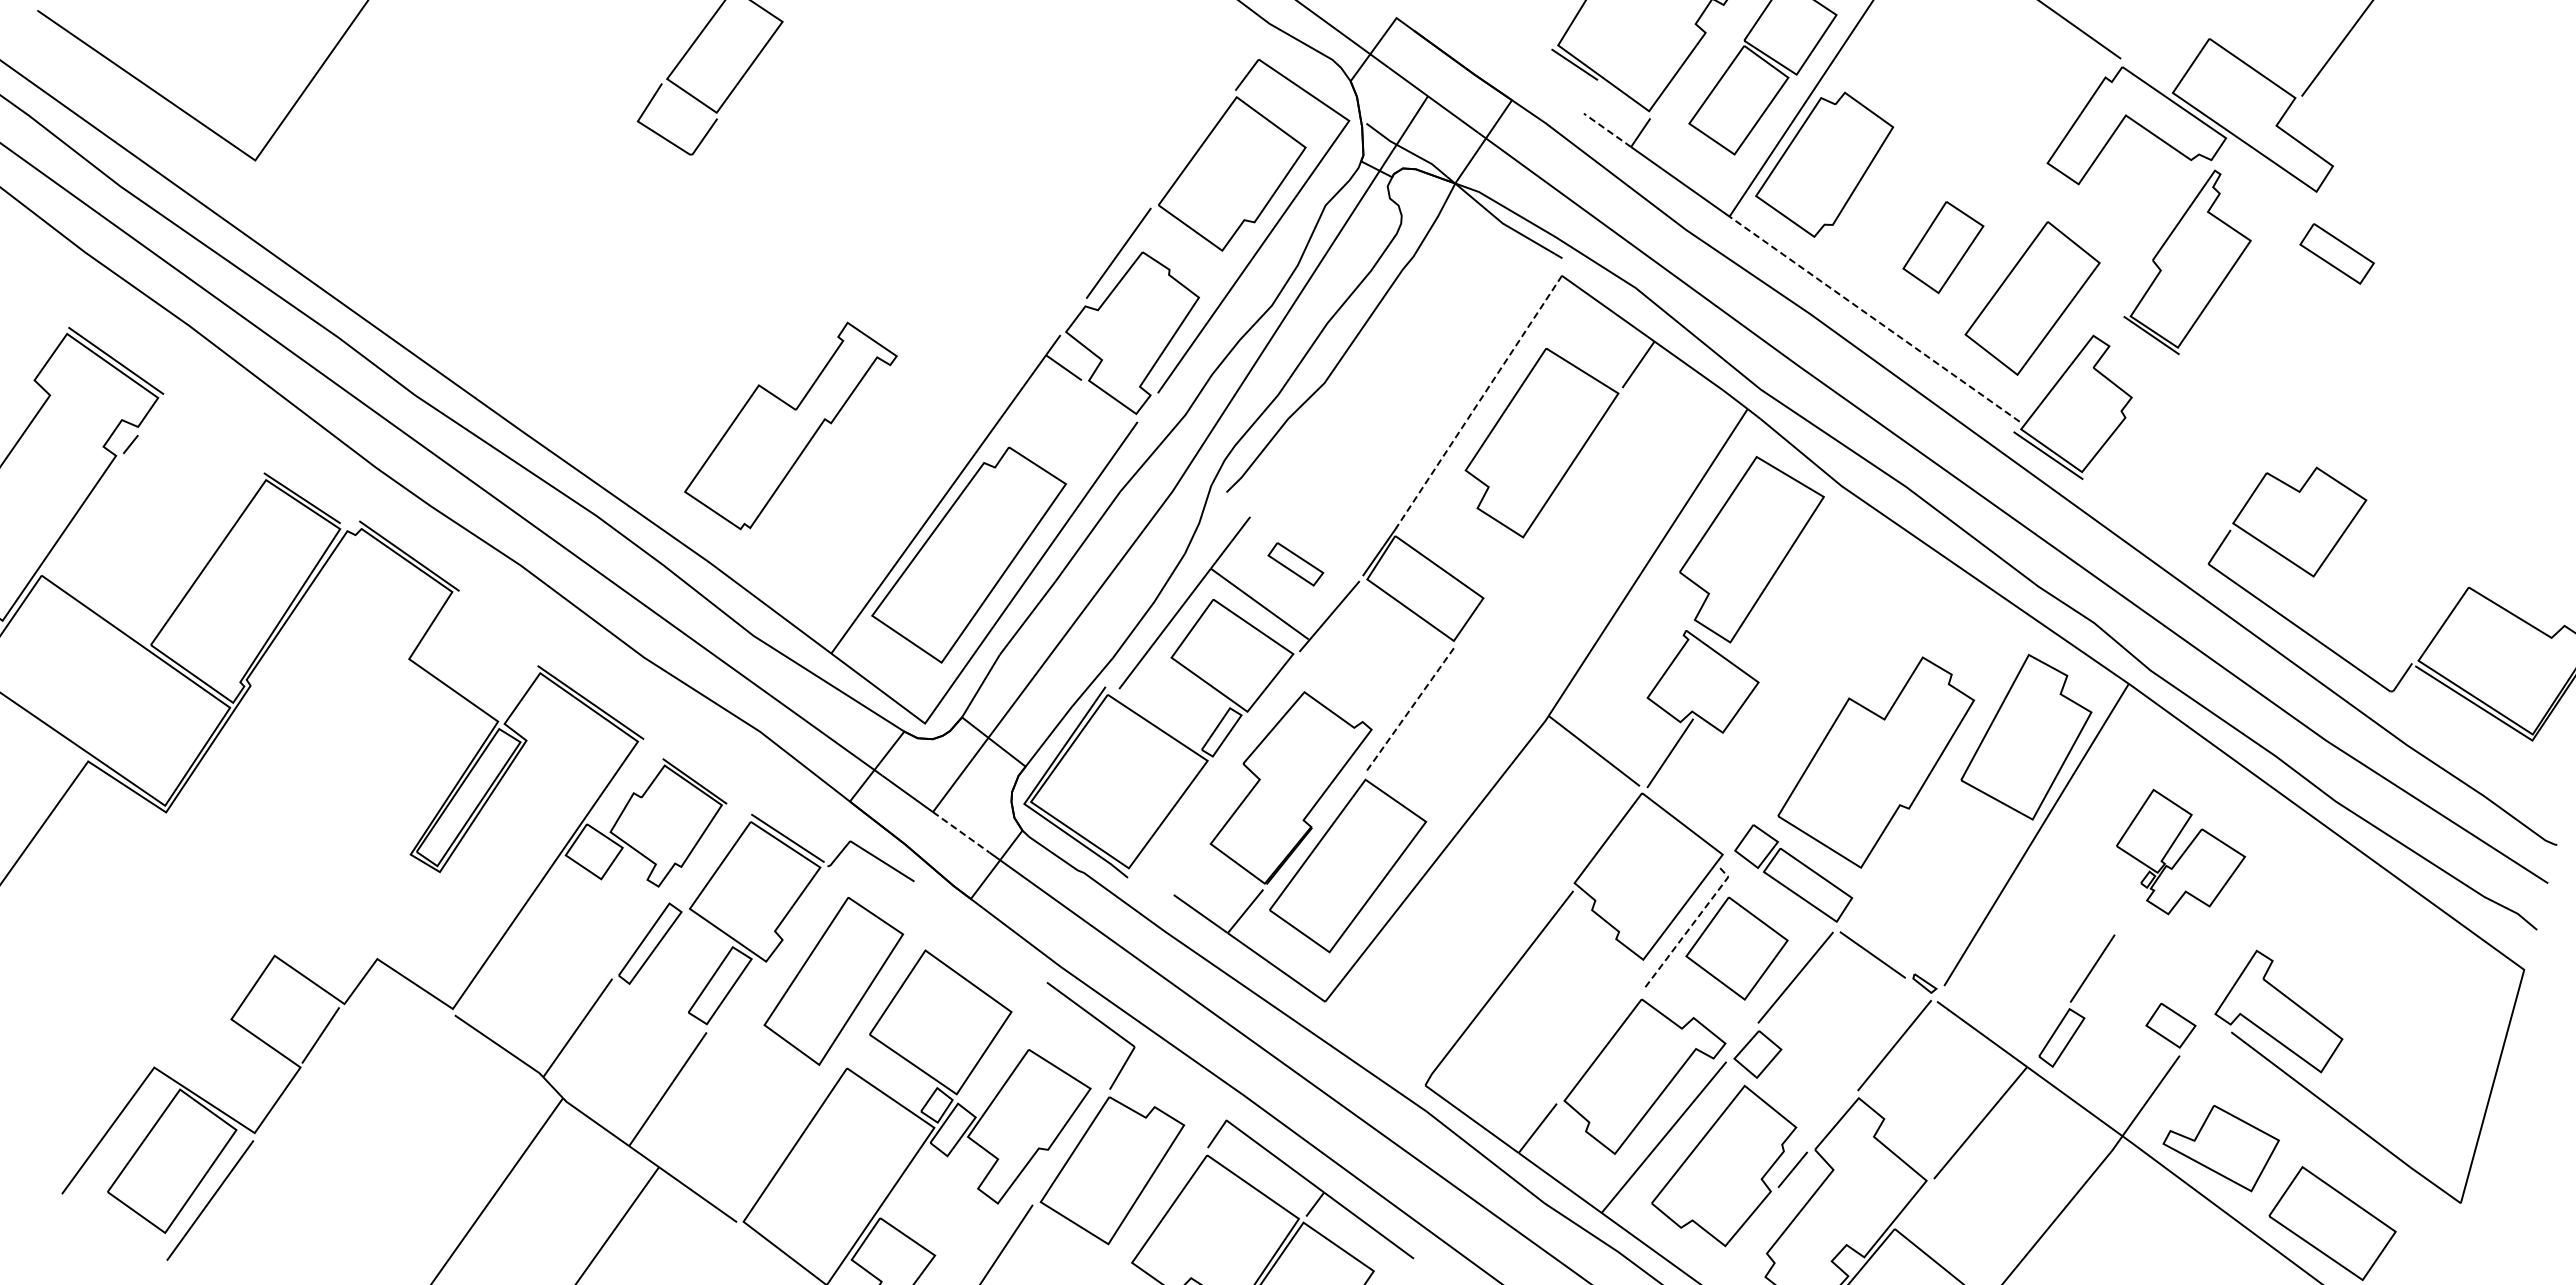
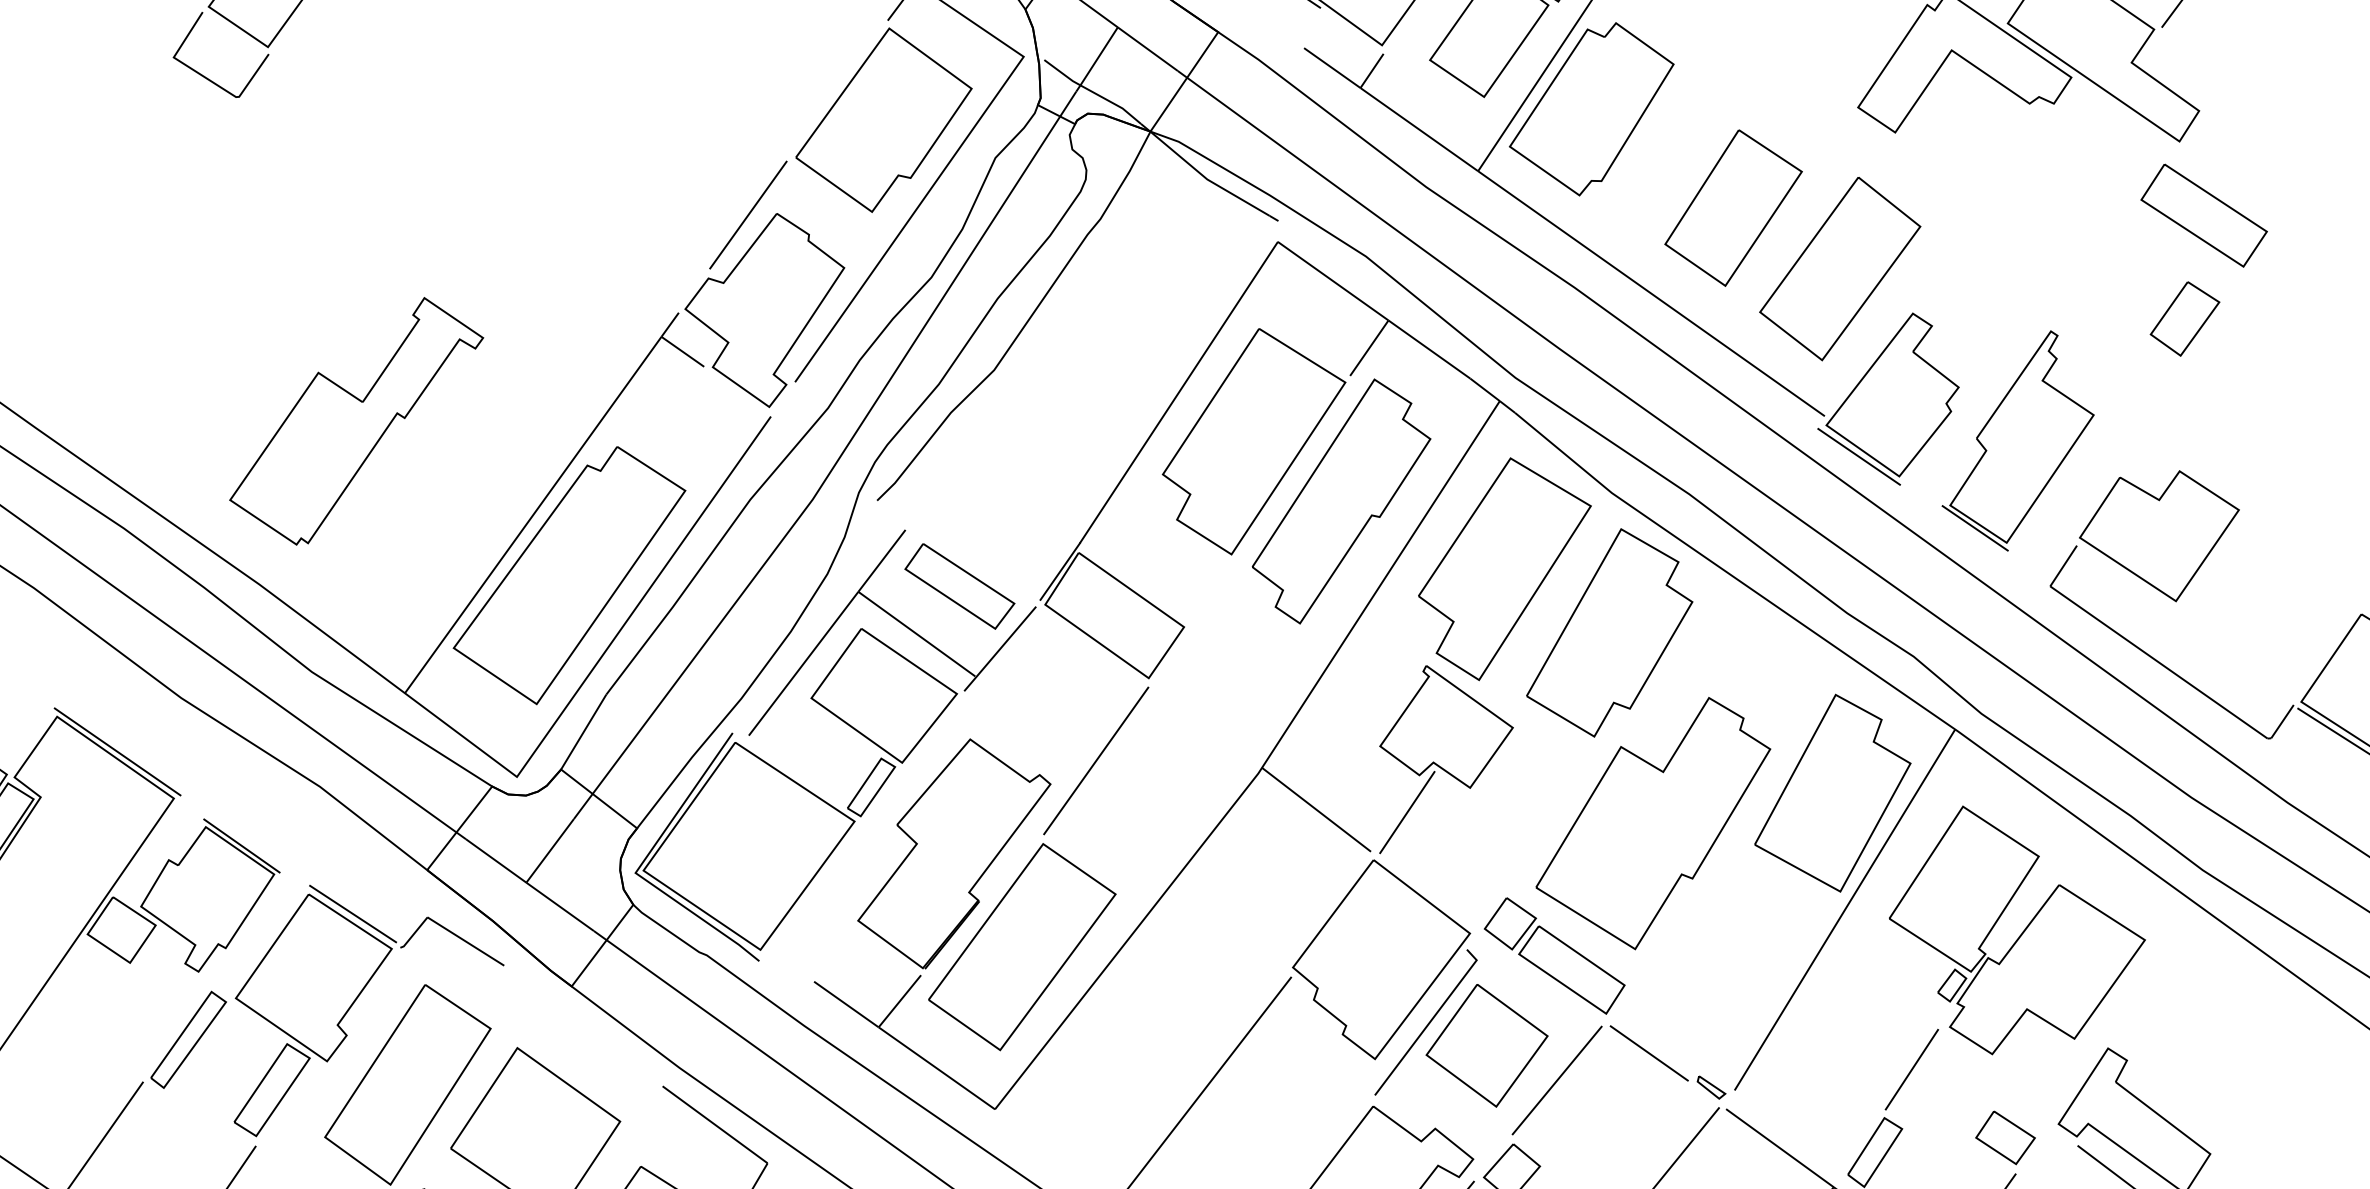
line: (1607, 130) -> (1332, 68), dashed -> solid
part: (1943, 247) -> (1733, 208), size x1.43
part: (2336, 253) -> (2203, 215), size x1.43
part: (2187, 261) -> (2018, 439), moved
line: (1874, 319) -> (1651, 294), dashed -> solid
part: (2320, 340) -> (2184, 319), added
line: (1479, 401) -> (1179, 392), dashed -> solid
part: (1615, 493) -> (1341, 502), added
part: (1295, 564) -> (959, 586), size x1.67
part: (1839, 602) -> (1609, 632), added
line: (1409, 710) -> (1095, 761), dashed -> solid
line: (961, 832) -> (560, 907), dashed -> solid
part: (2180, 851) -> (2016, 929), size x1.67
line: (1689, 928) -> (1430, 1021), dashed -> solid

